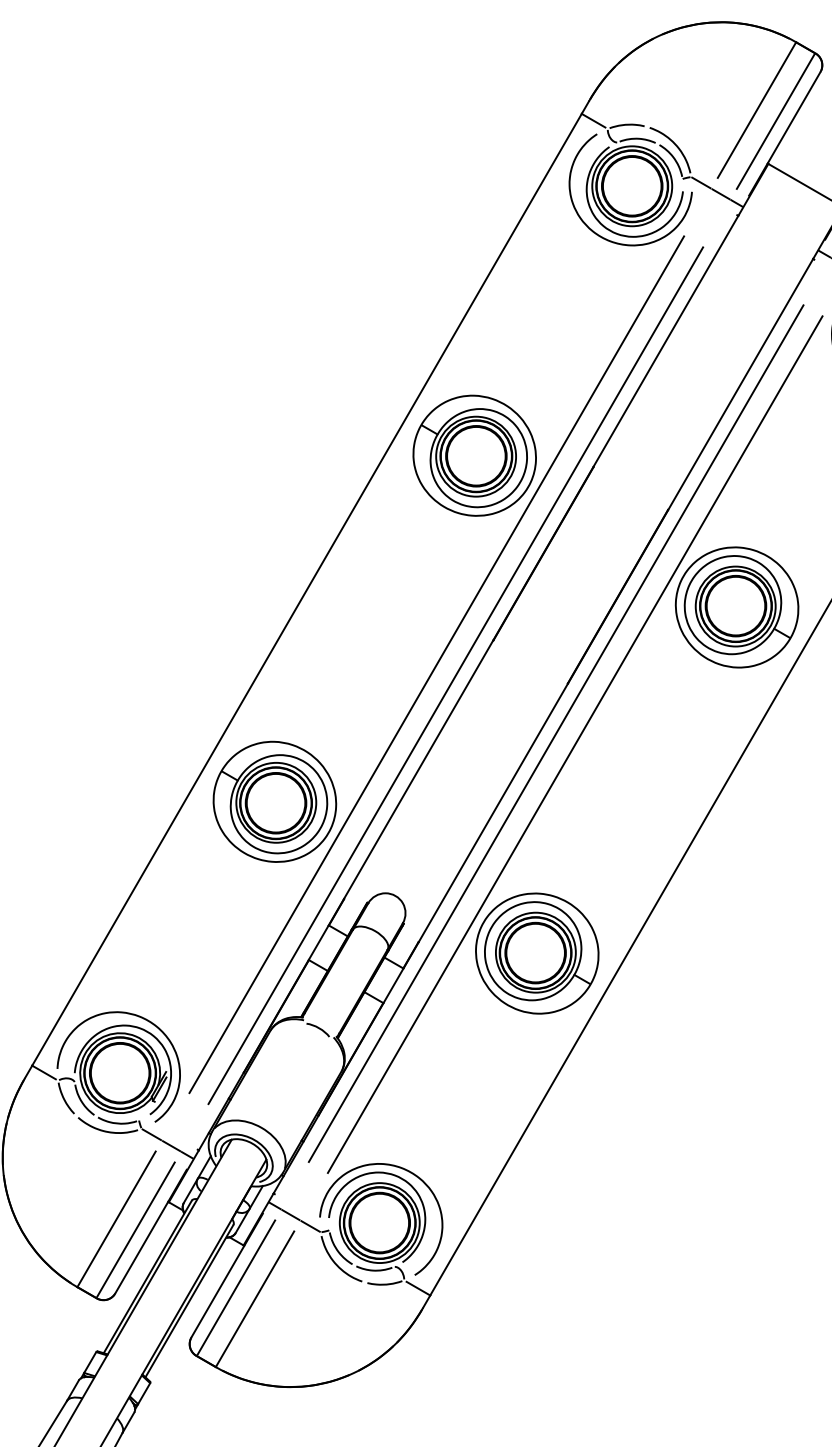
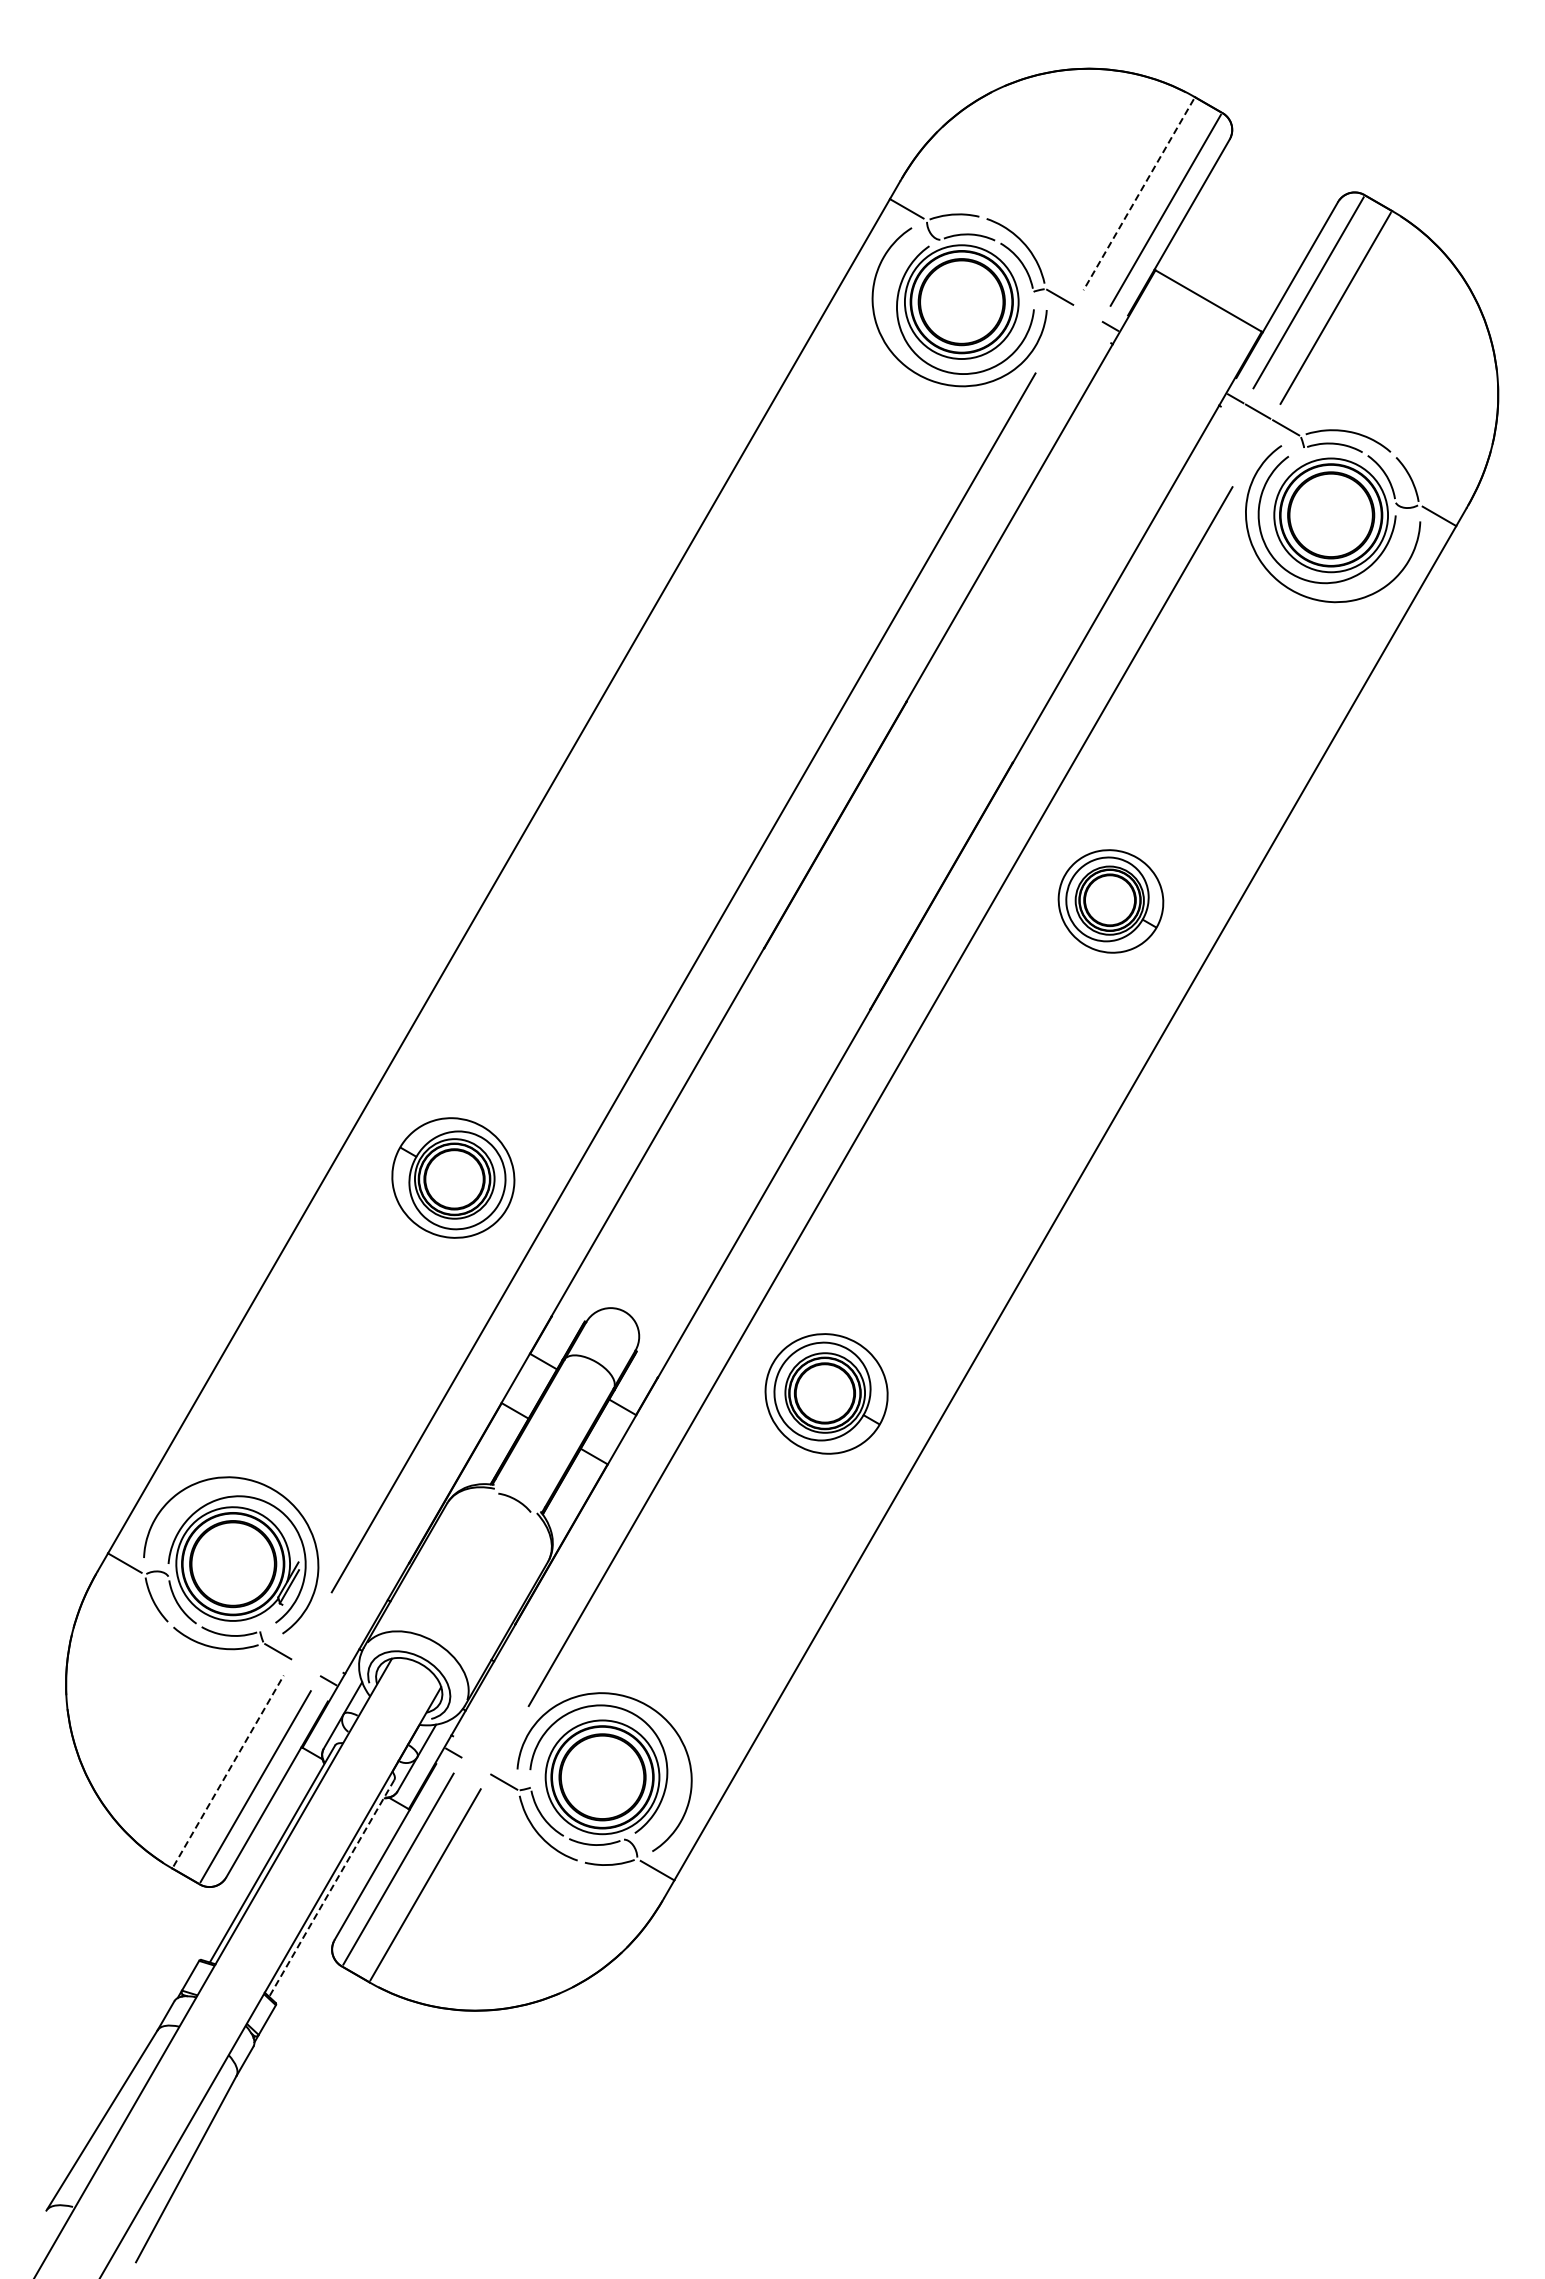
line: (756, 111) -> (1138, 195), solid -> dashed
line: (720, 194) -> (1087, 313), removed
part: (474, 455) -> (737, 685), removed
part: (736, 607) -> (1110, 901), size x0.6
line: (455, 675) -> (710, 998), removed
line: (556, 733) -> (853, 1080), removed
part: (275, 801) -> (453, 1177), size x0.7
part: (537, 953) -> (826, 1393), size x0.7
line: (171, 1145) -> (306, 1667), removed
line: (290, 1214) -> (475, 1765), removed
line: (116, 1218) -> (228, 1770), solid -> dashed
line: (189, 1301) -> (331, 1888), solid -> dashed

